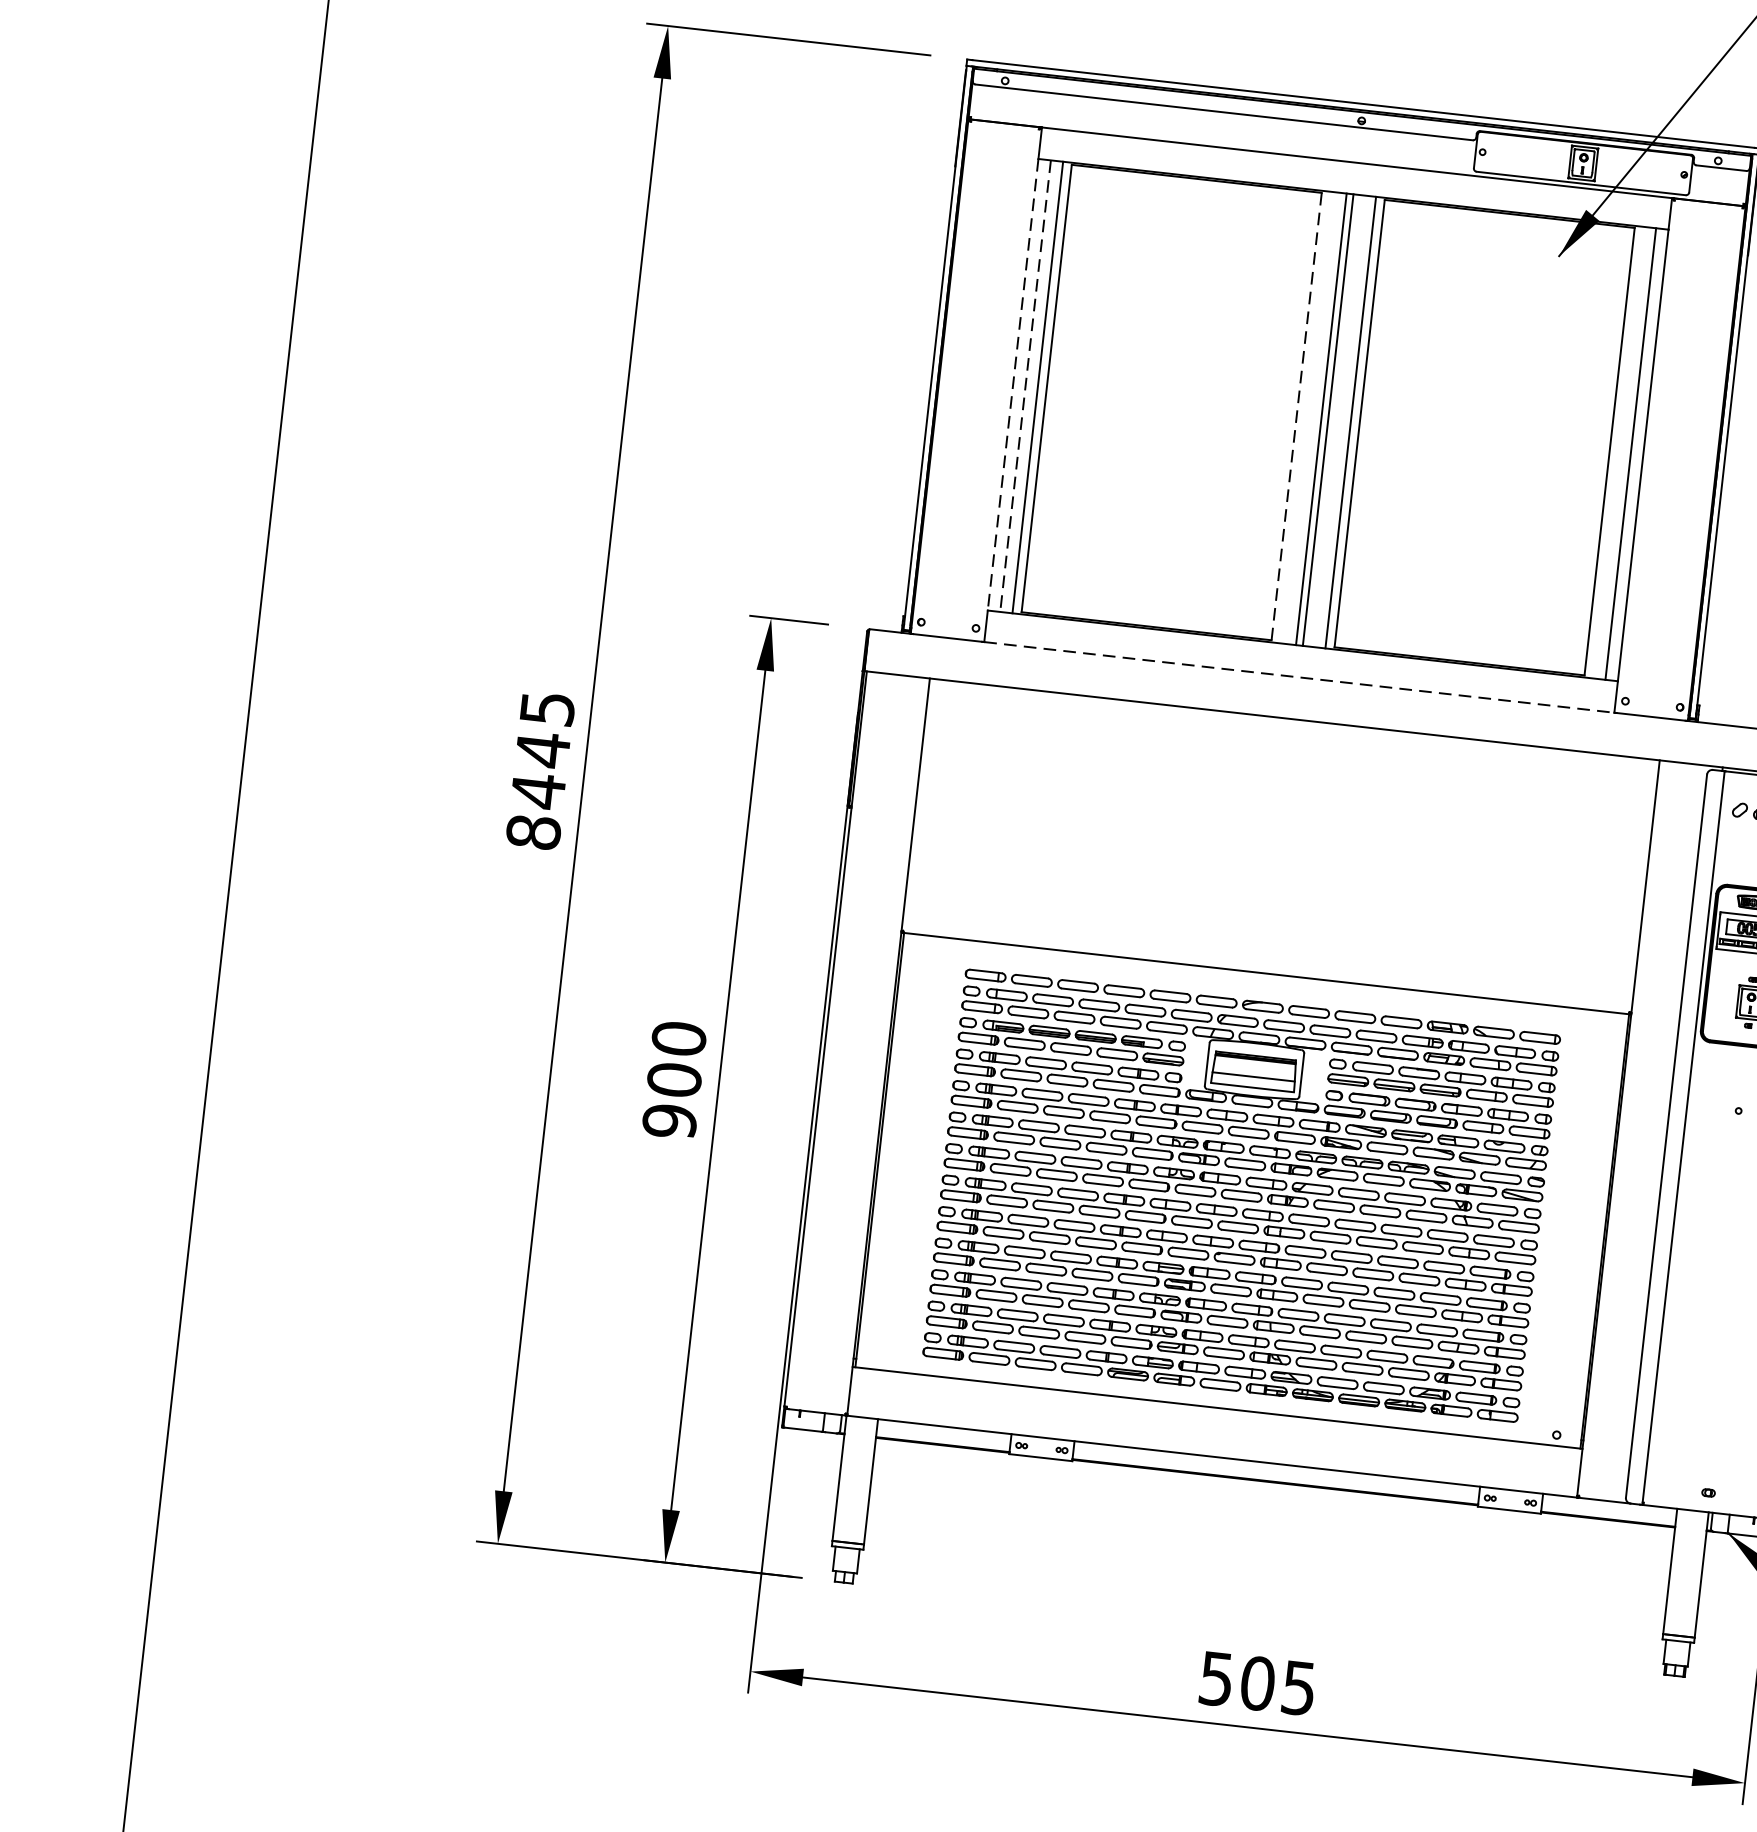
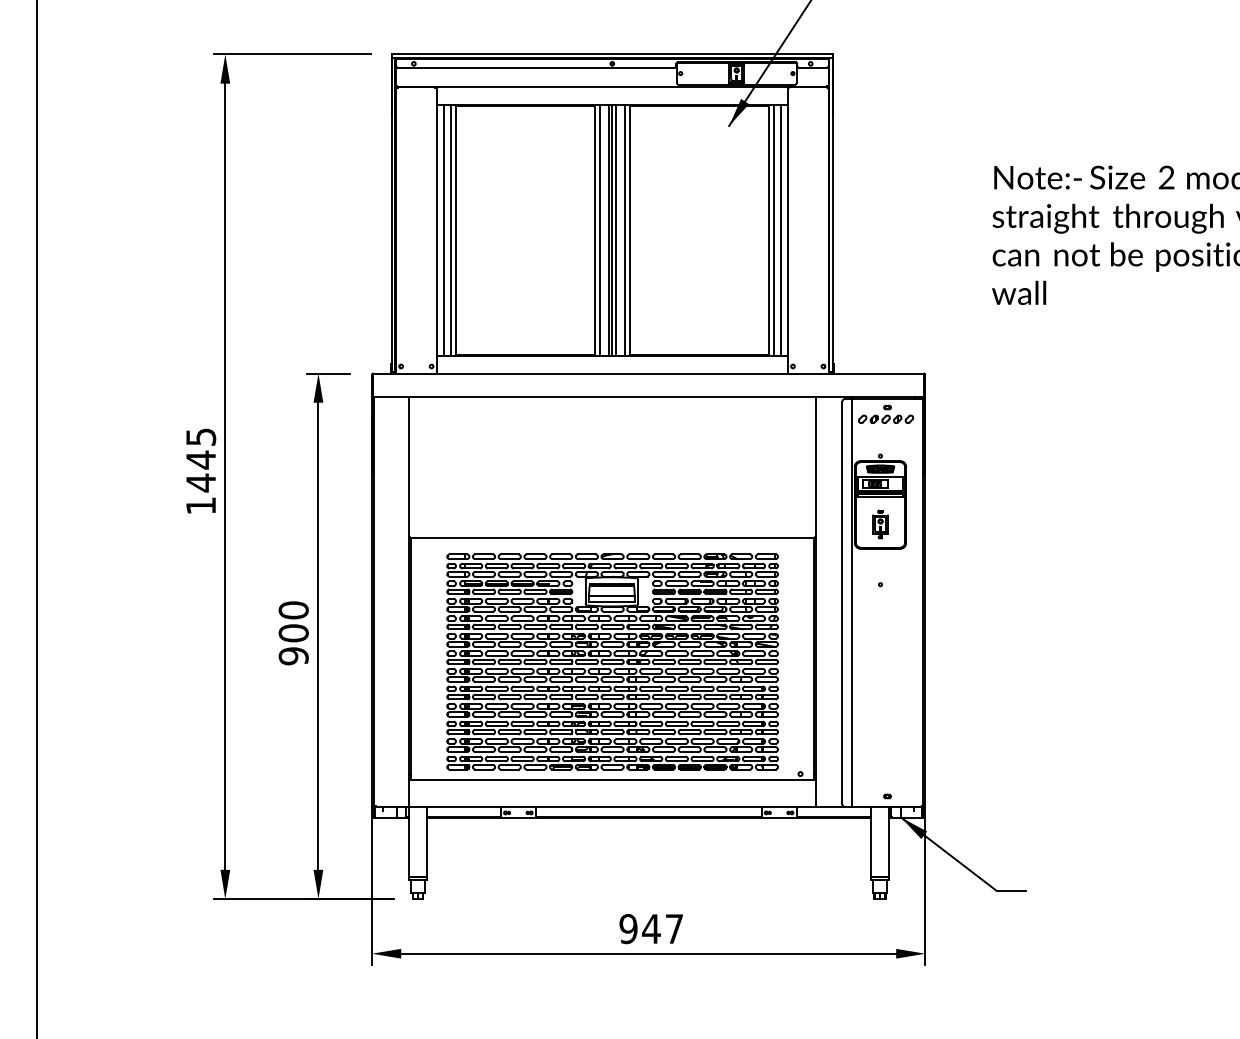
line: (1013, 385) -> (437, 230), dashed -> solid
line: (1024, 386) -> (443, 230), dashed -> solid
line: (1305, 415) -> (599, 229), added
line: (1296, 416) -> (594, 230), dashed -> solid
line: (1335, 419) -> (616, 229), added
line: (1617, 451) -> (773, 229), added
line: (1299, 677) -> (612, 373), dashed -> solid
text: (534, 831) -> (201, 505), 8445 -> 1445
text: (1255, 1684) -> (650, 929), 505 -> 947

